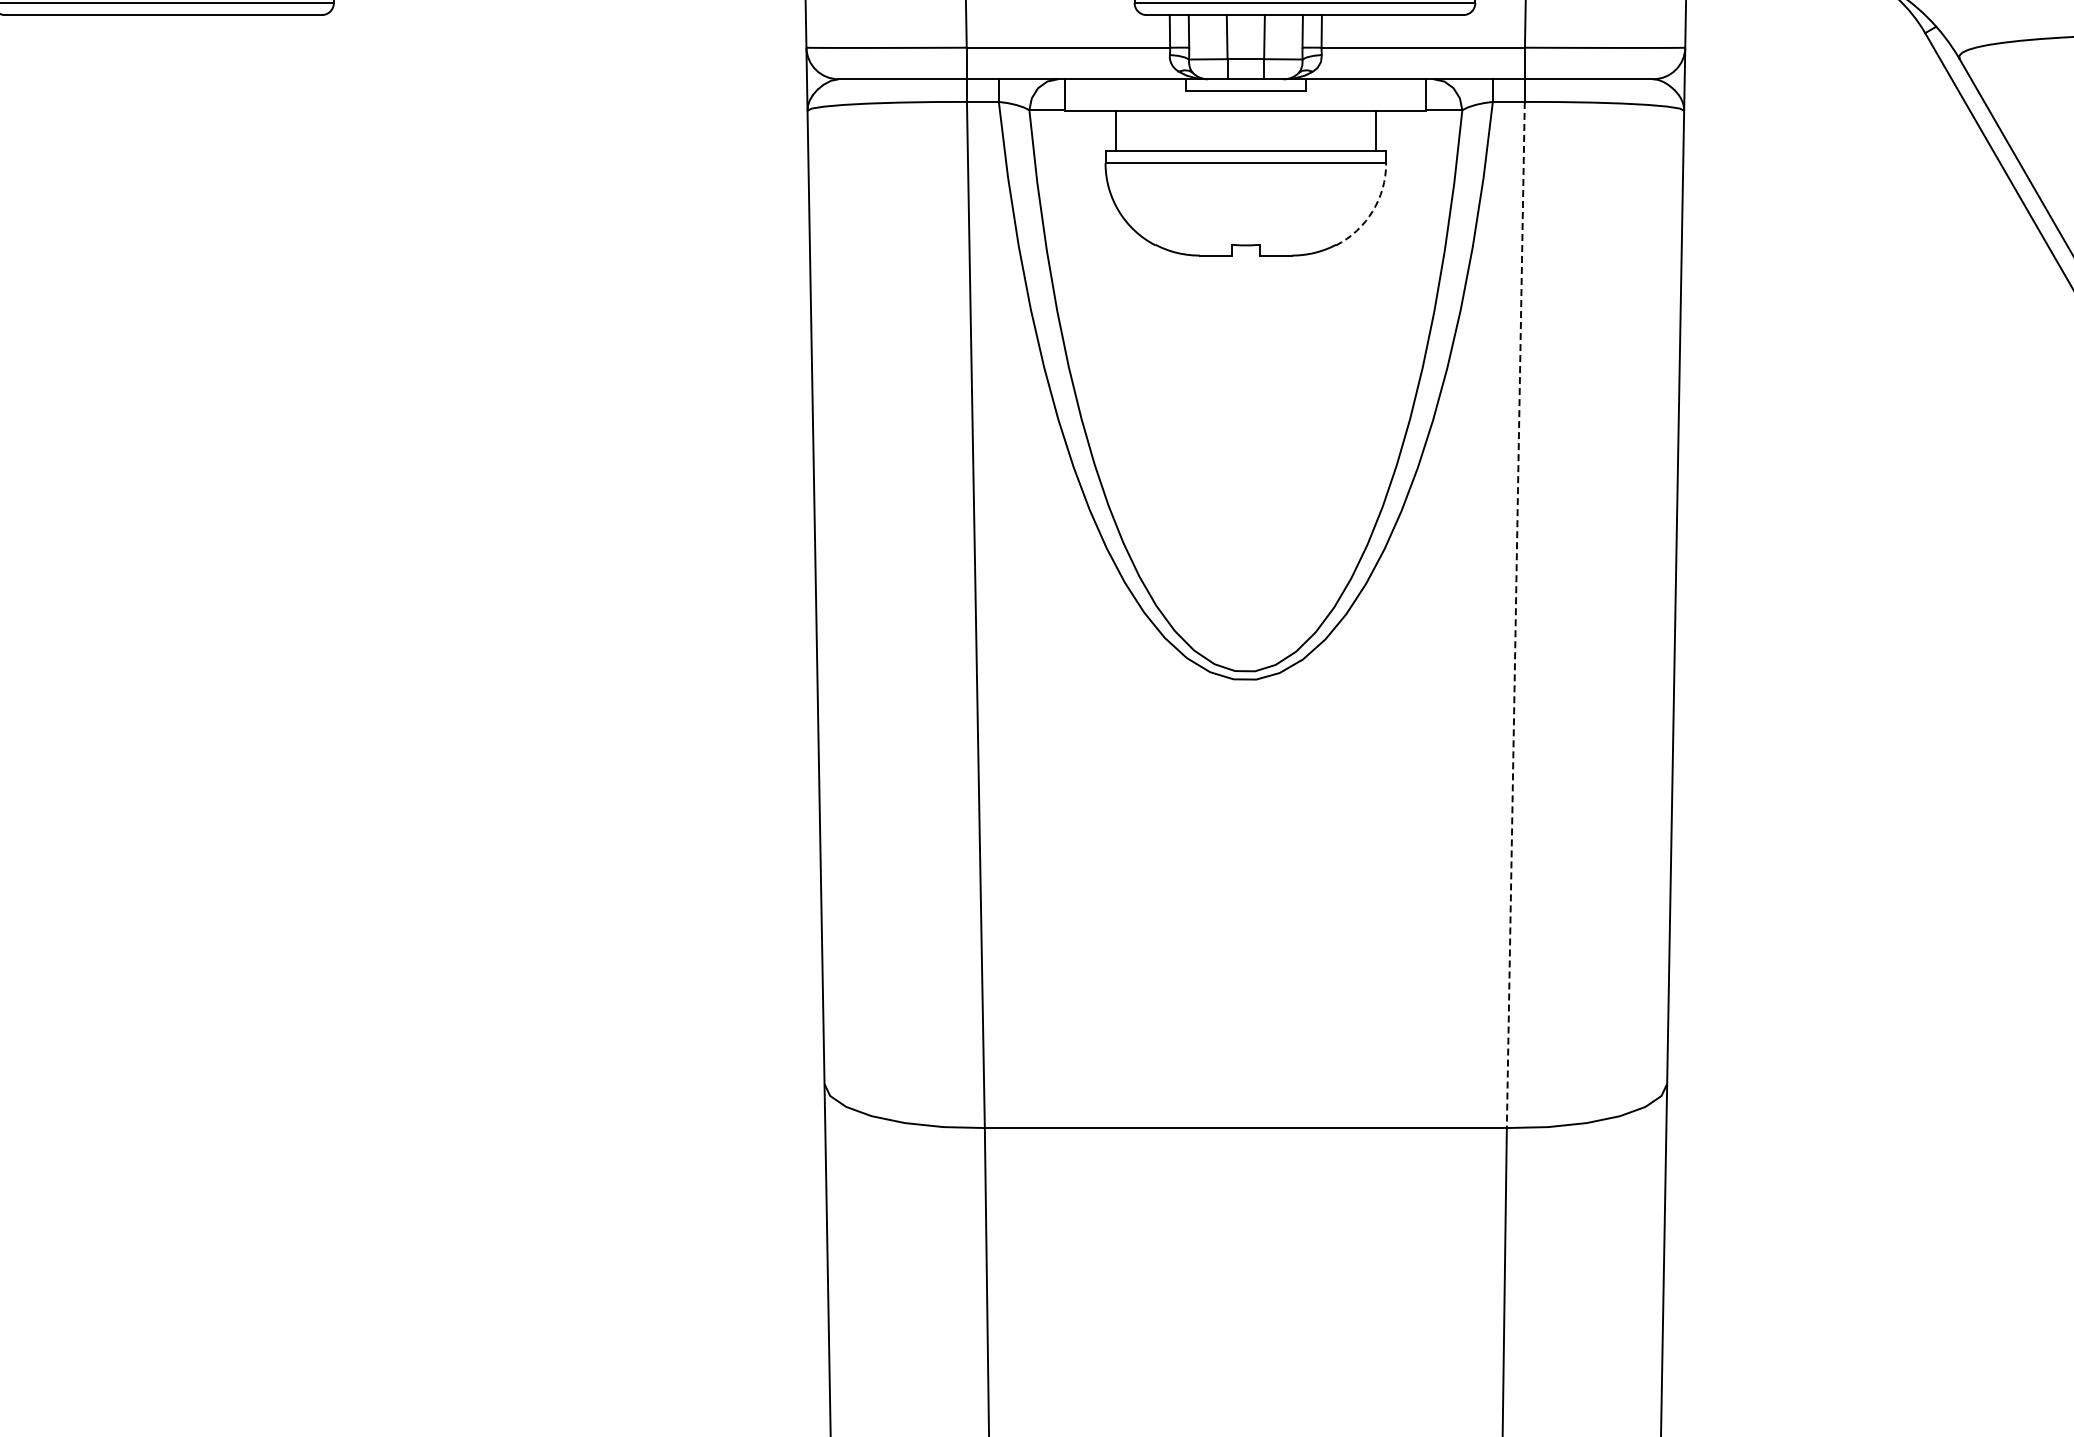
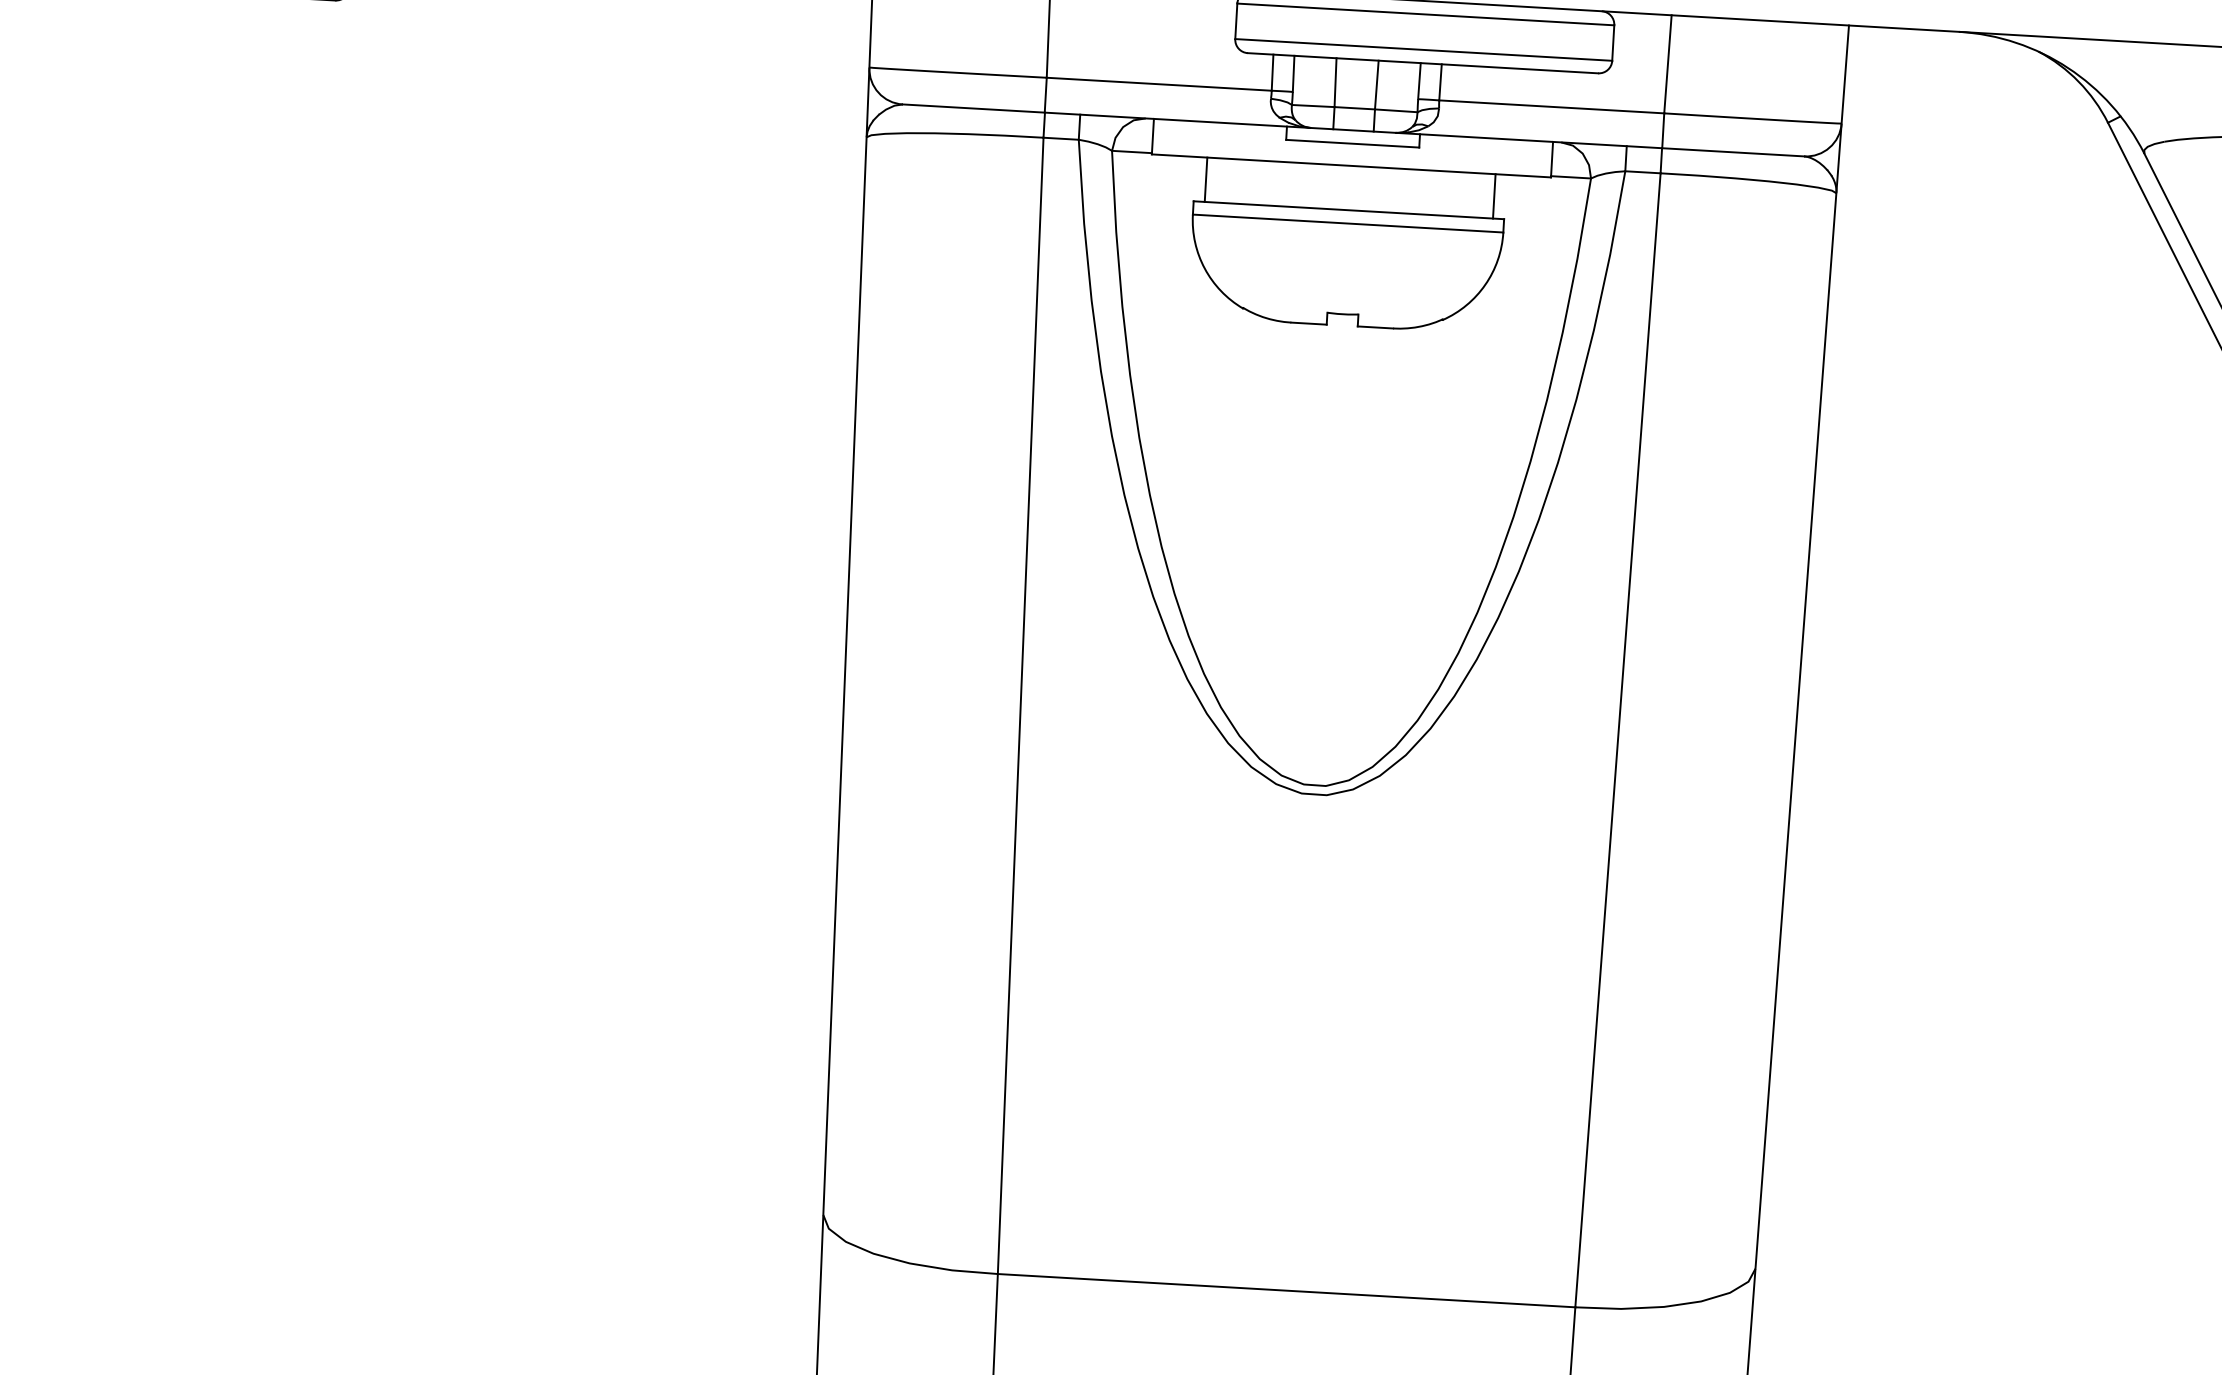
arc: (1372, 211) -> (1485, 284), dashed -> solid
line: (1515, 615) -> (1617, 740), dashed -> solid

